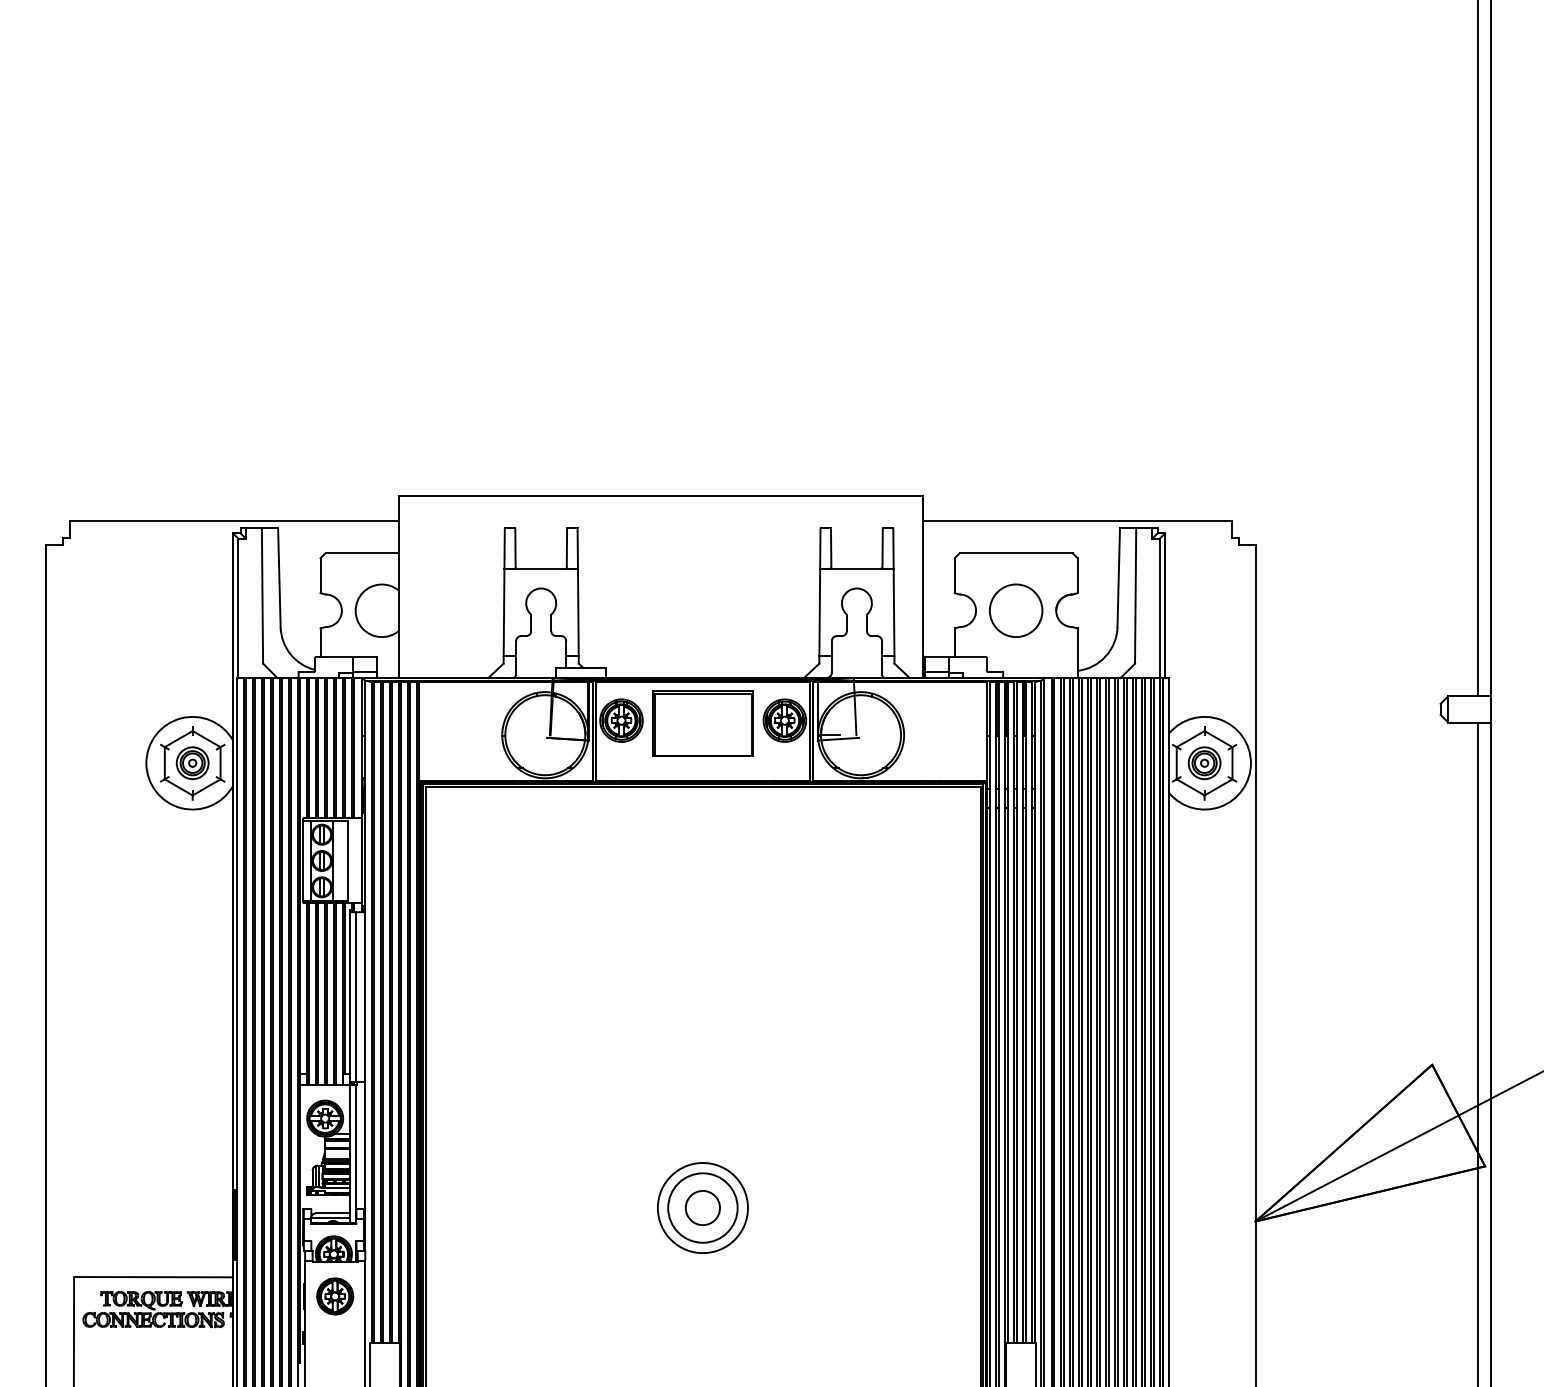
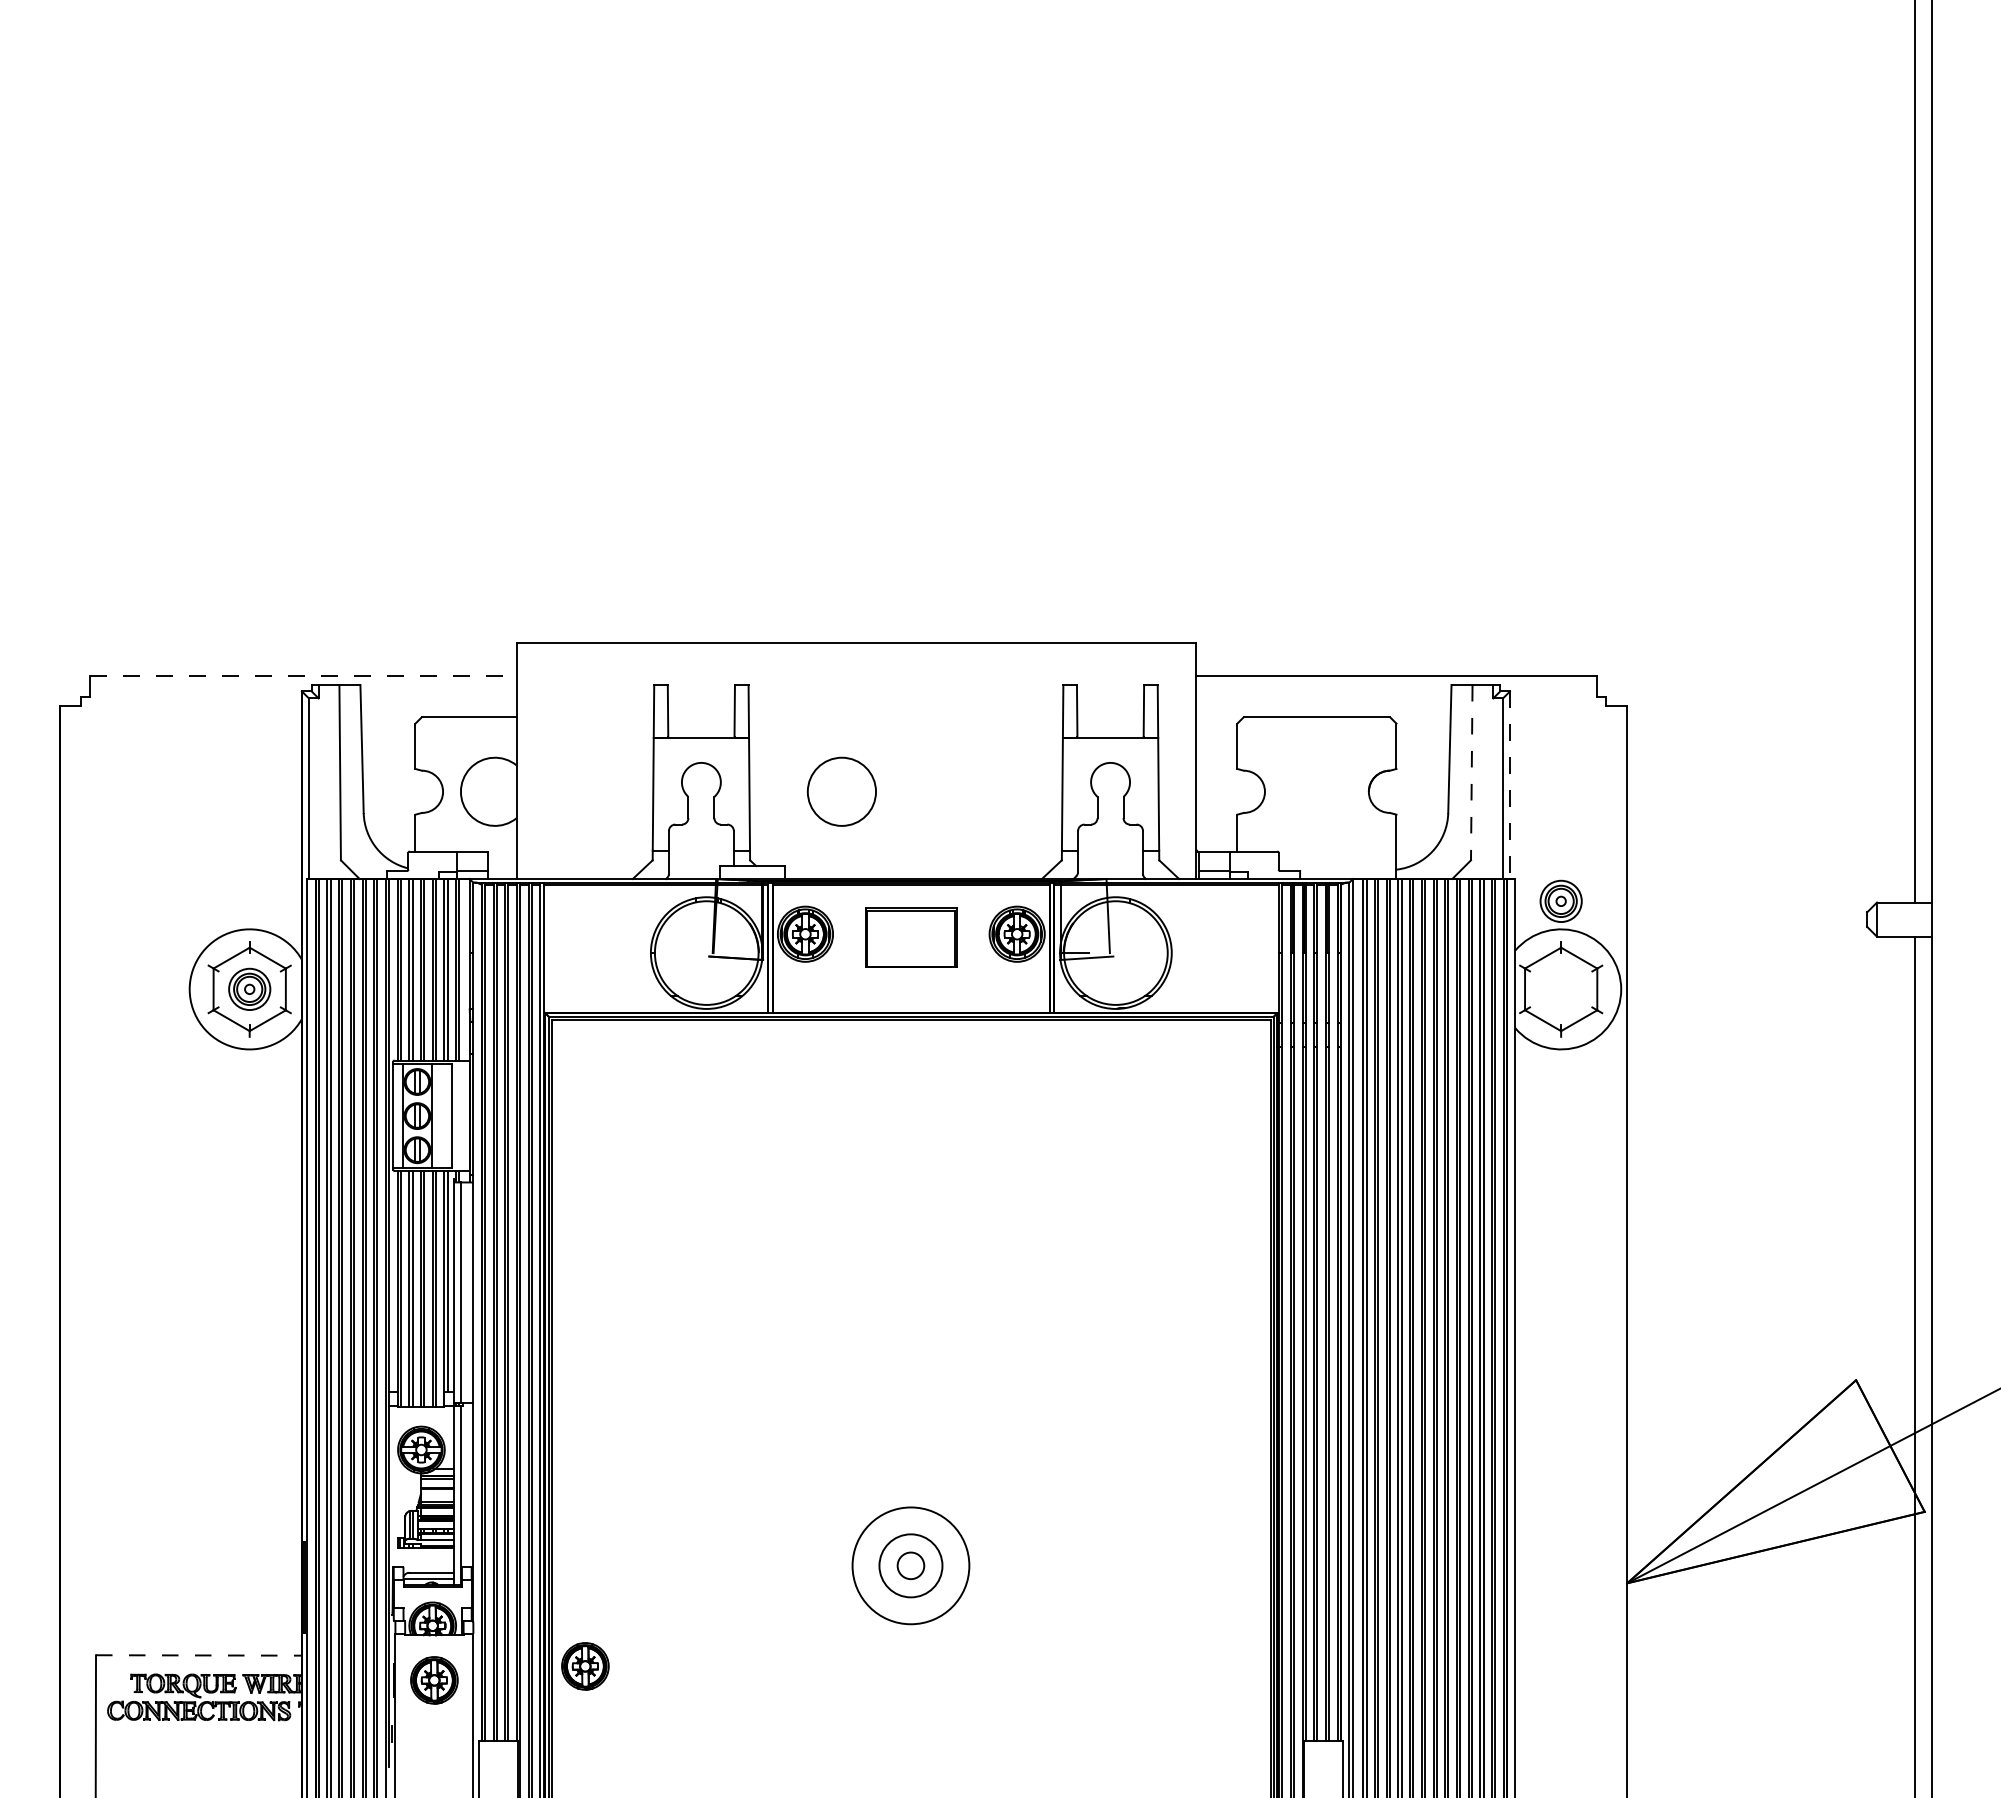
line: (234, 521) -> (304, 675), solid -> dashed
line: (1135, 595) -> (1471, 772), solid -> dashed
line: (1164, 605) -> (1509, 785), solid -> dashed
circle: (1015, 610) -> (841, 791), moved
part: (702, 723) -> (910, 937), size x0.7
part: (1204, 762) -> (1560, 900), moved
circle: (702, 1207) -> (910, 1565), size x0.6
circle: (702, 1207) -> (910, 1565), size x0.7
line: (153, 1277) -> (199, 1655), solid -> dashed
part: (451, 1285) -> (585, 1666), added

